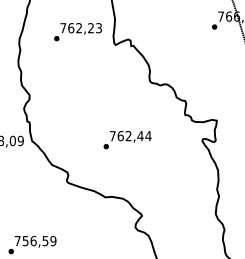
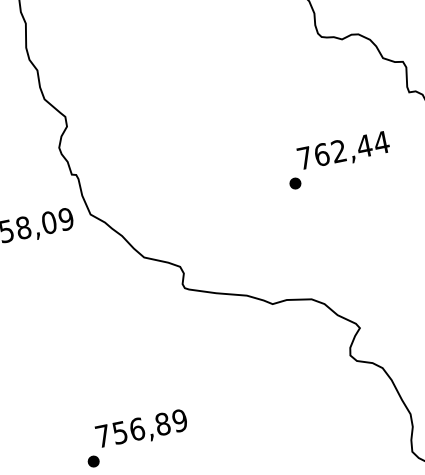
text: (127, 140) -> (338, 161), moved
text: (45, 240) -> (162, 422), 756,59 -> 756,89

